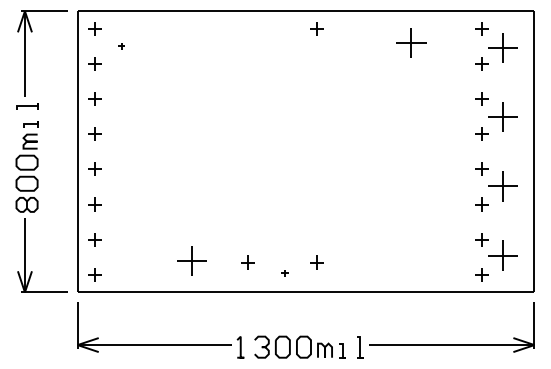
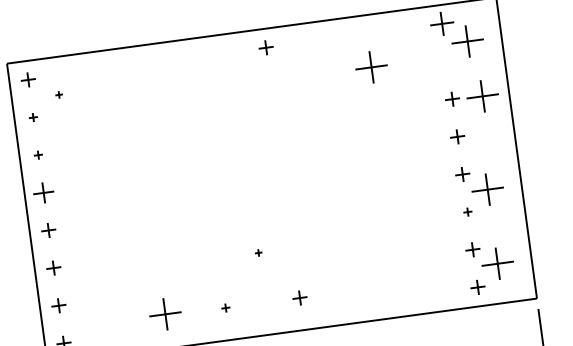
part: (481, 28) -> (442, 23), size x1.6
part: (411, 42) -> (371, 66), moved
part: (94, 63) -> (32, 117), size x0.6
part: (481, 63) -> (447, 61), removed
part: (94, 98) -> (37, 154), size x0.6
part: (502, 116) -> (482, 95), moved
part: (94, 133) -> (42, 192), size x1.4
part: (481, 204) -> (467, 212), size x0.6
part: (247, 262) -> (225, 308), size x0.6
part: (284, 273) -> (258, 253), moved

